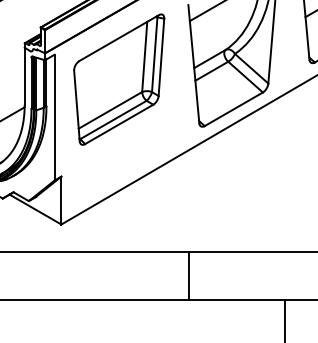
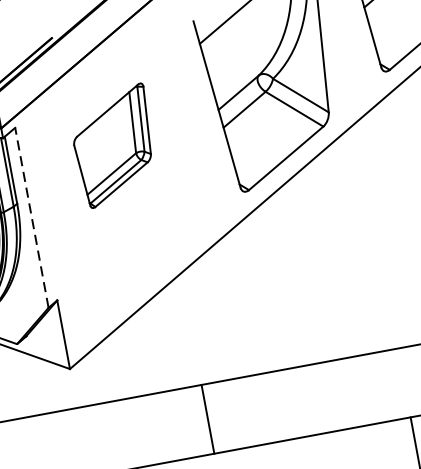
part: (119, 79) -> (114, 146), size x0.6
line: (54, 117) -> (31, 217), solid -> dashed
line: (189, 275) -> (208, 418), moved

